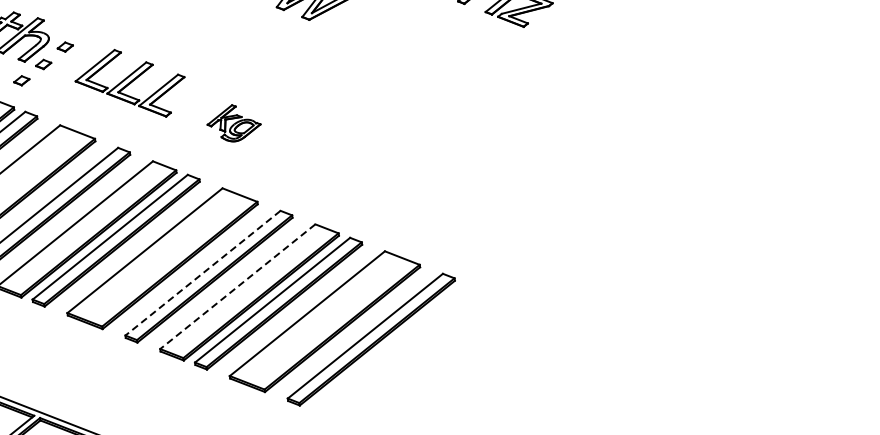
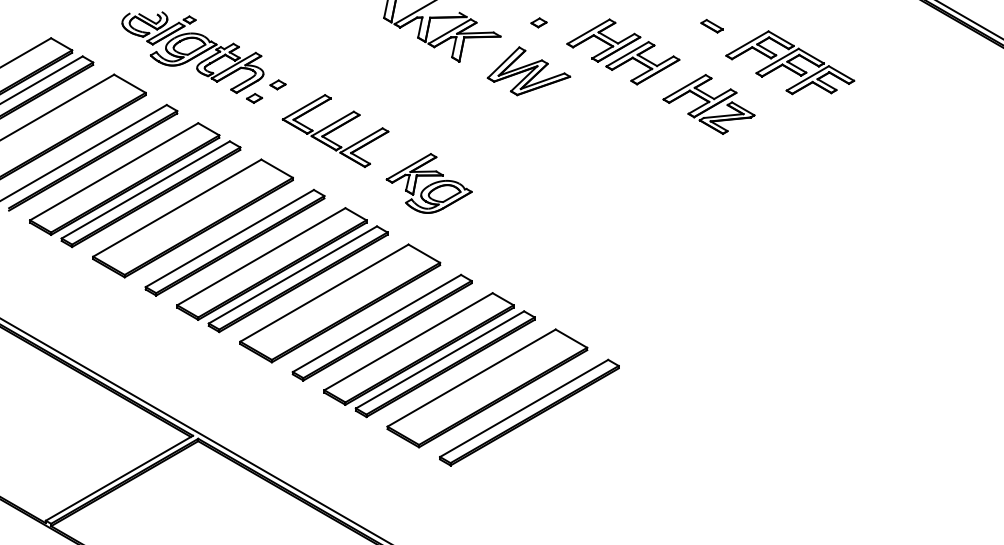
part: (21, 80) -> (230, 110), removed
part: (233, 123) -> (428, 183), size x1.67
line: (202, 273) -> (376, 323), dashed -> solid
line: (237, 286) -> (408, 341), dashed -> solid

